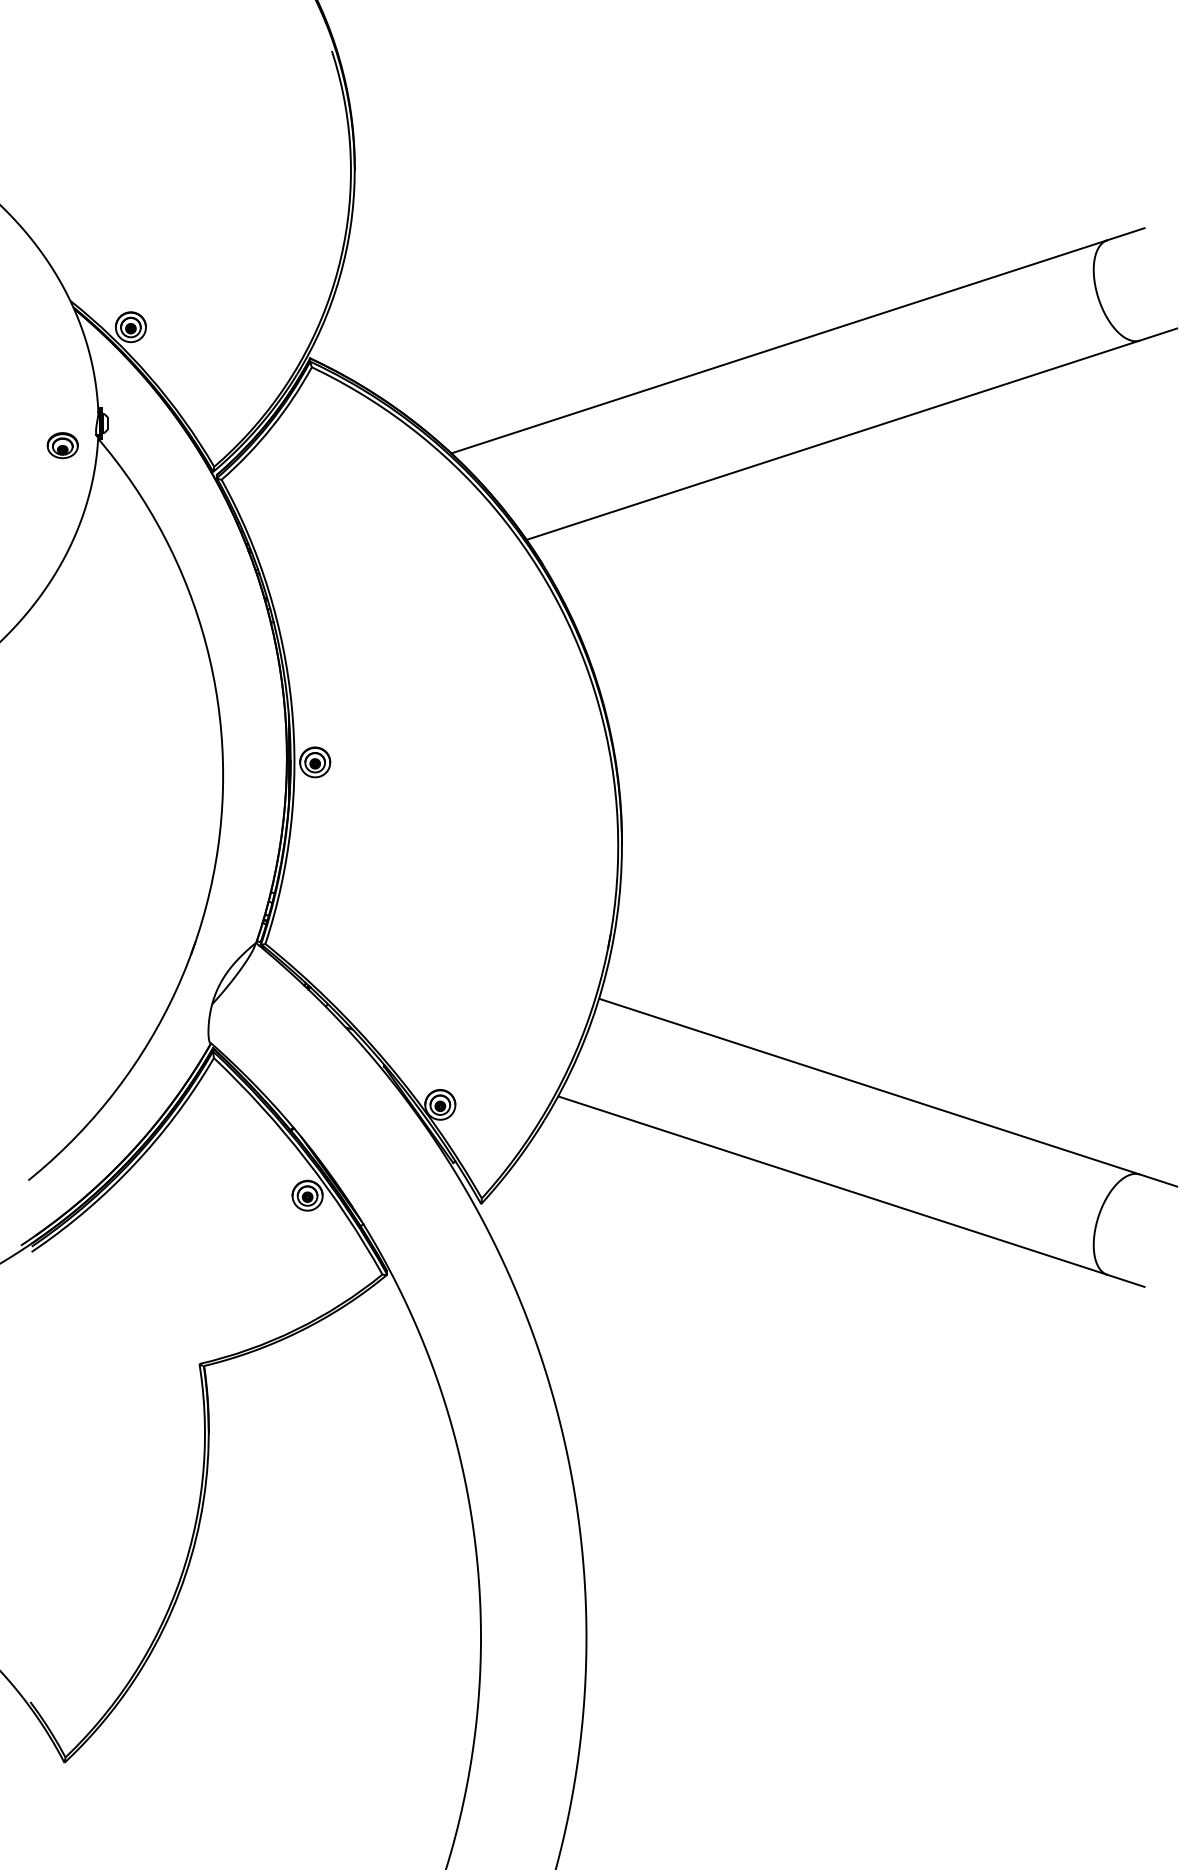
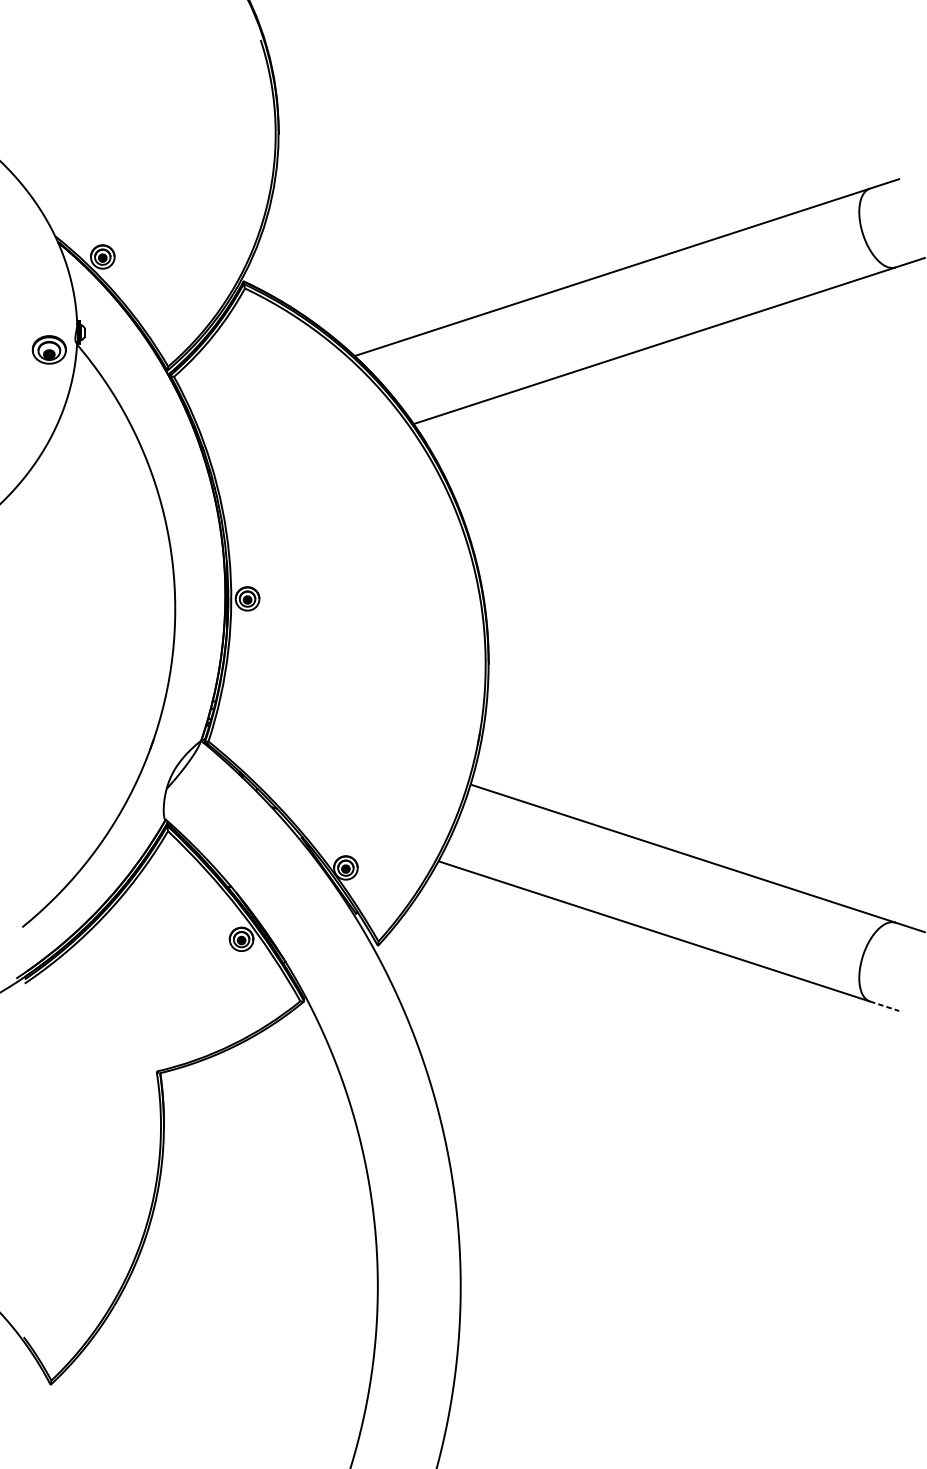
part: (62, 445) -> (49, 349), size x1.4
line: (1125, 1280) -> (884, 1005), solid -> dashed

